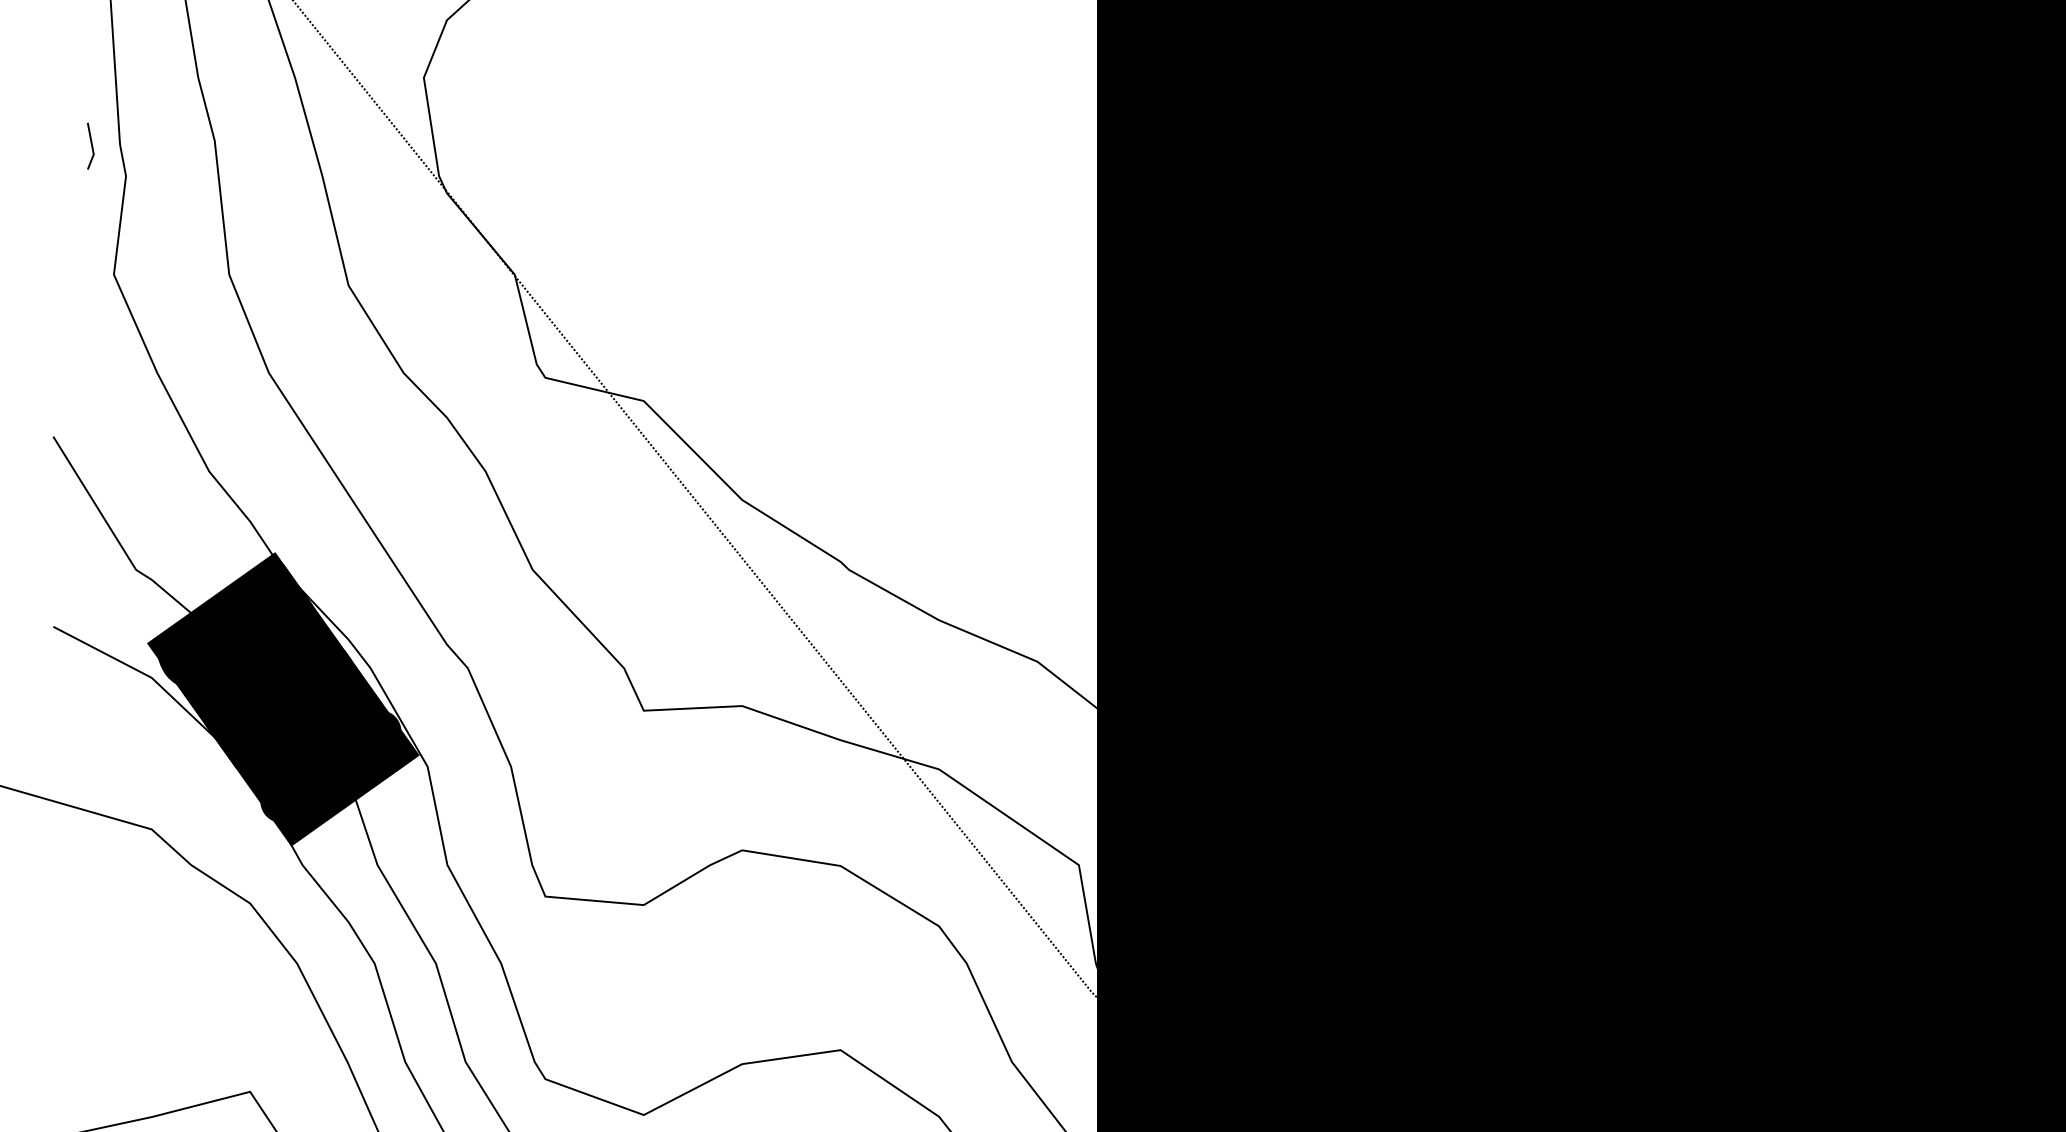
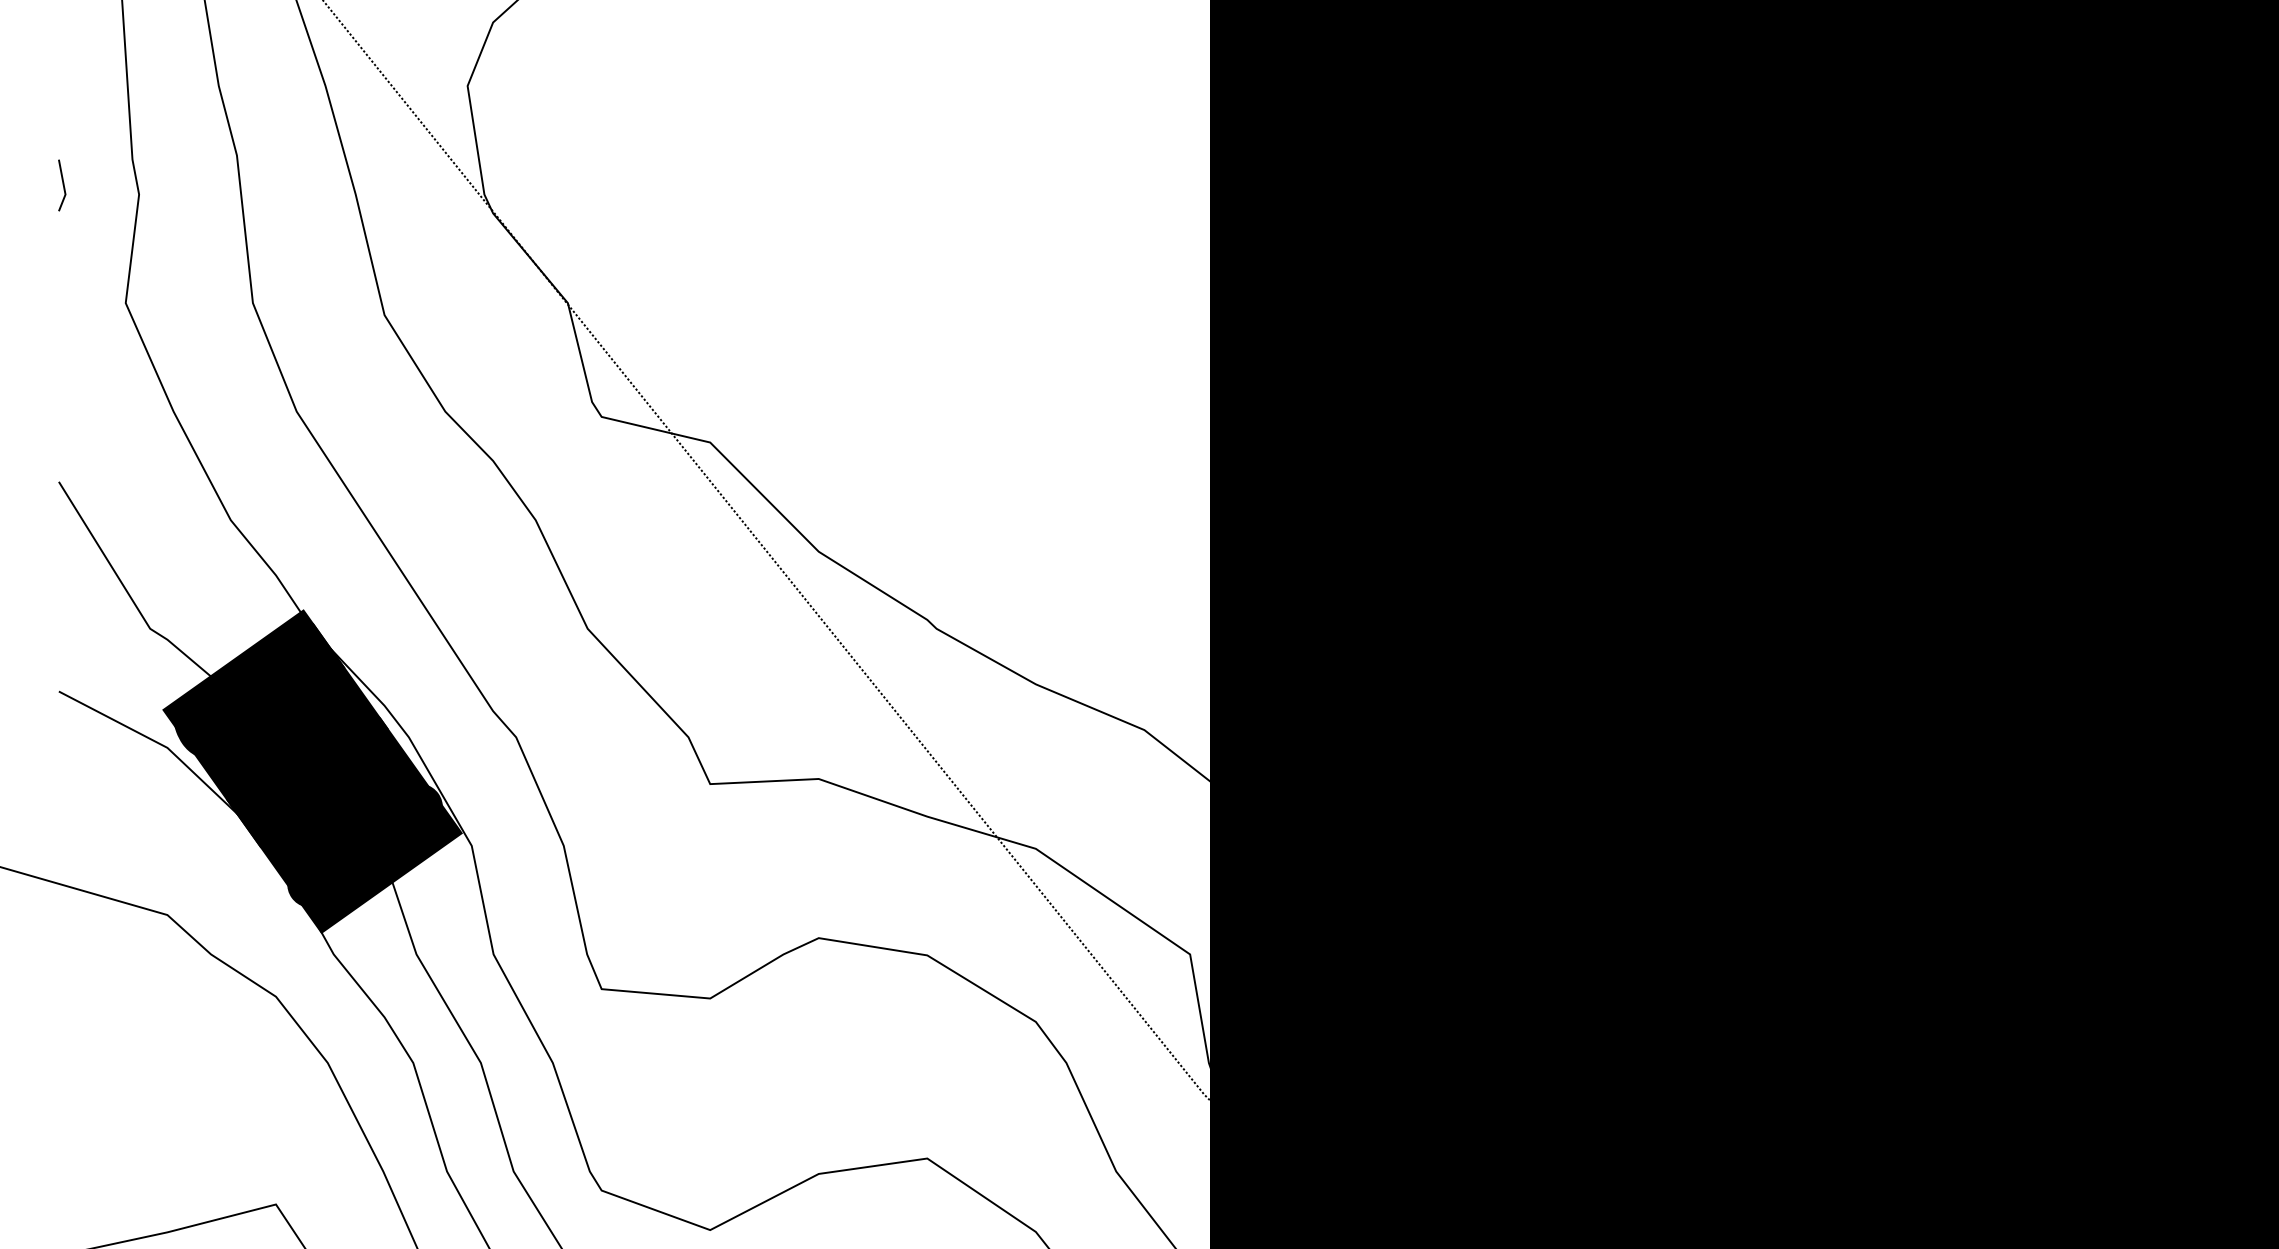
line: (91, 146) -> (62, 185), moved

